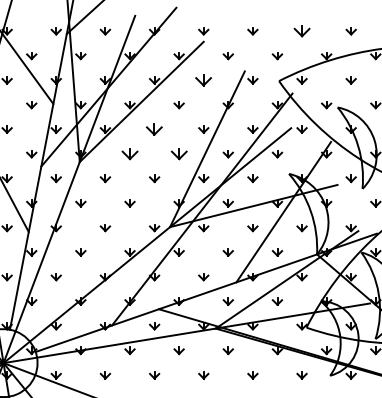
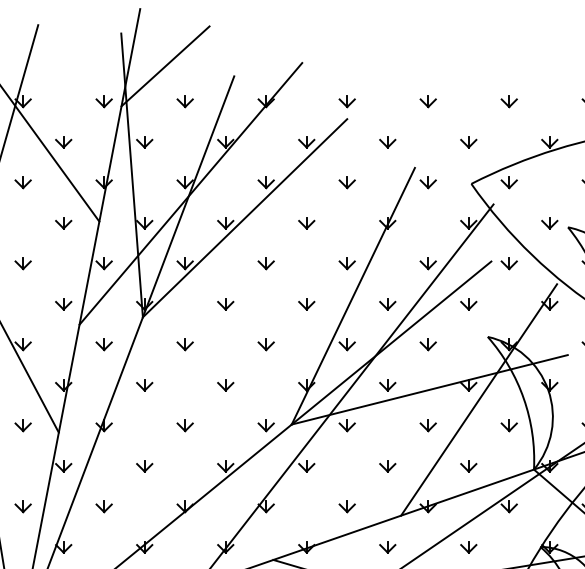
part: (301, 31) -> (508, 102), size x0.62
part: (203, 80) -> (346, 182), size x0.62
part: (154, 129) -> (266, 263), size x0.62
part: (129, 154) -> (224, 304), size x0.62
part: (178, 154) -> (305, 304), size x0.62

